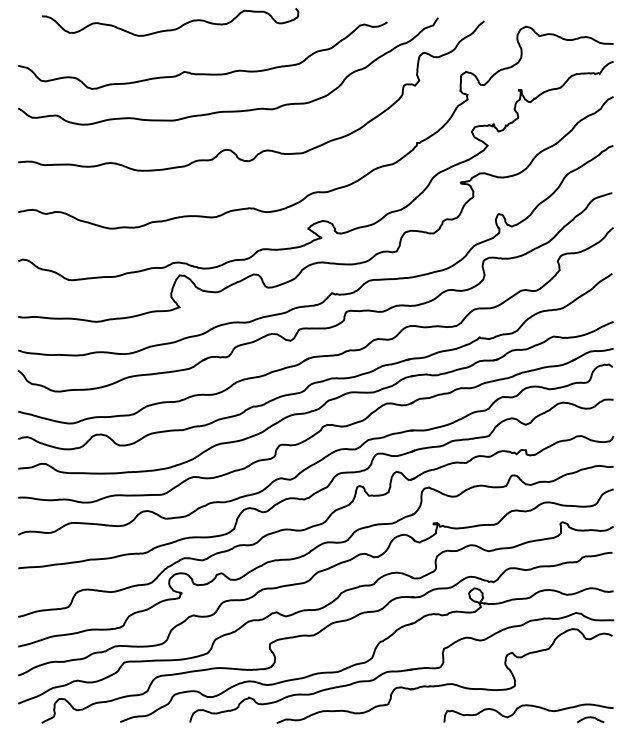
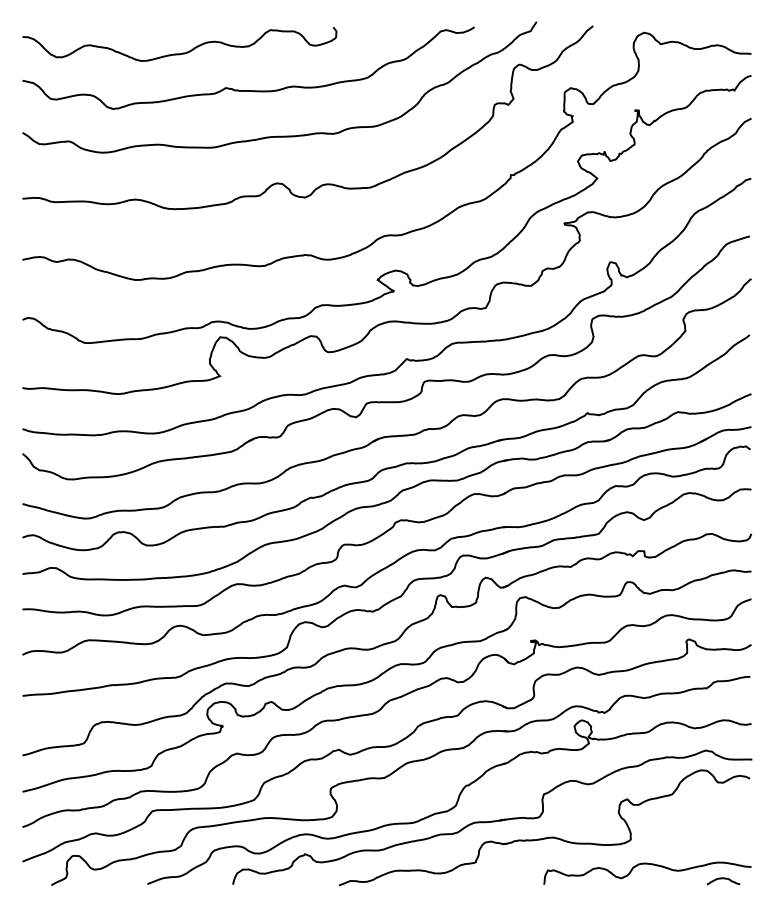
curve: (172, 28) -> (182, 52), moved

